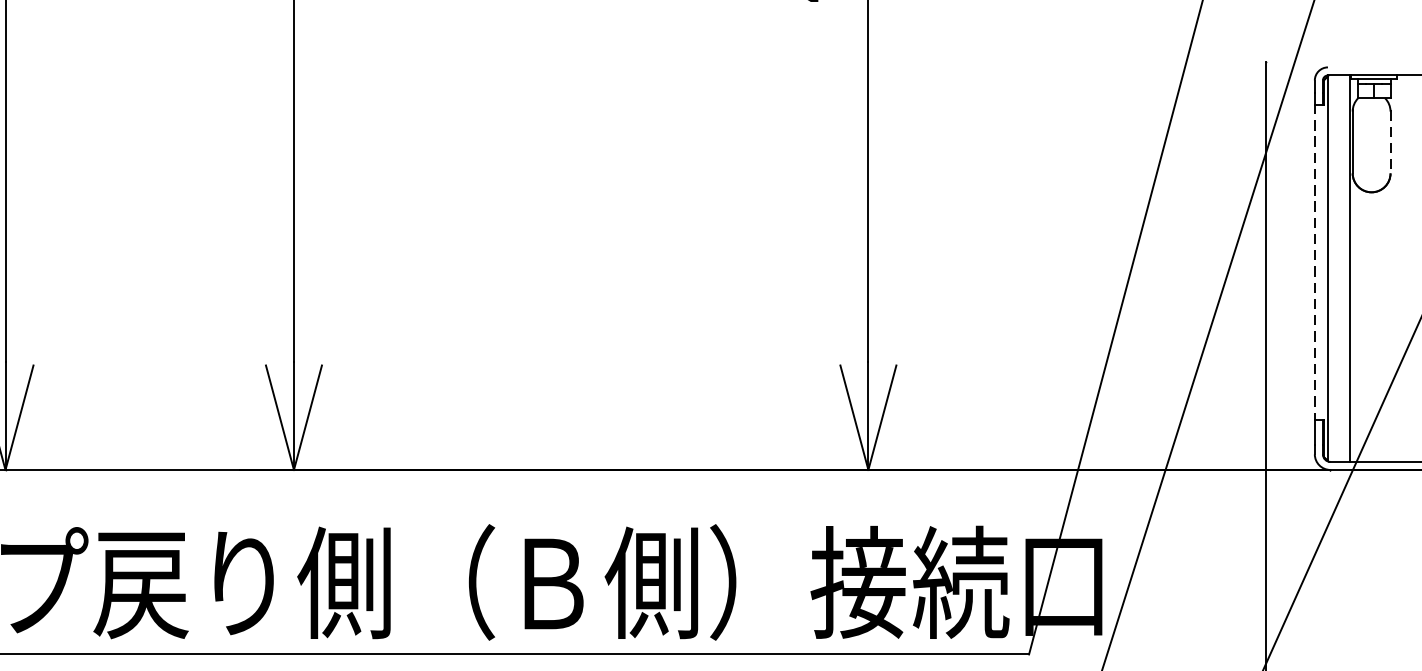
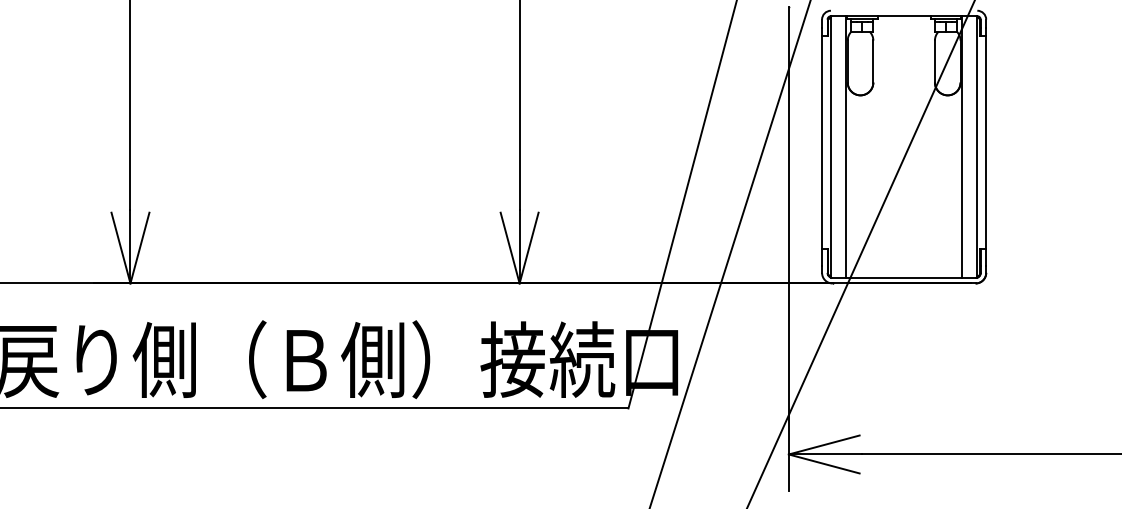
line: (1390, 142) -> (873, 61), dashed -> solid
line: (1315, 261) -> (822, 142), dashed -> solid

